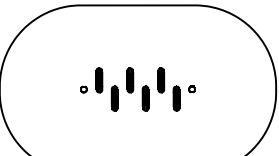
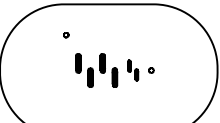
part: (83, 89) -> (65, 35), moved
part: (168, 89) -> (132, 70), size x0.6

